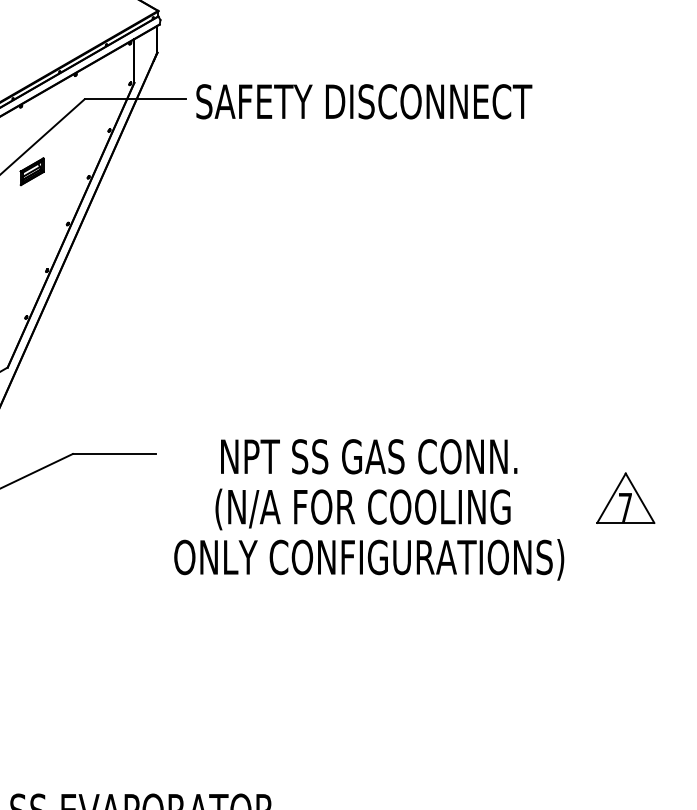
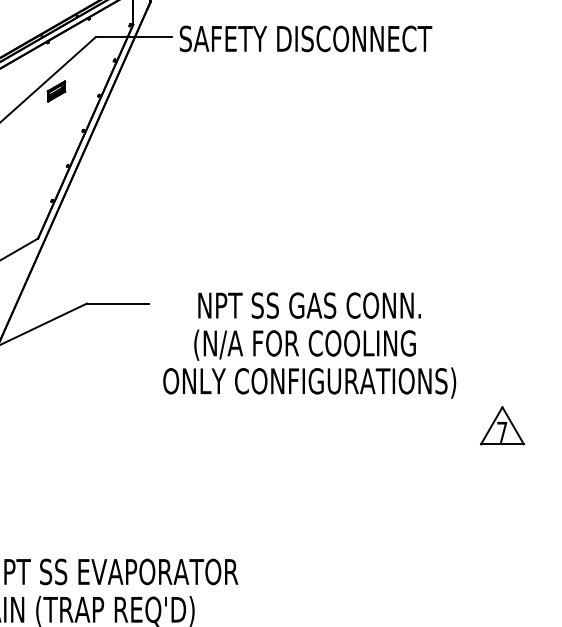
part: (625, 497) -> (502, 425), moved

